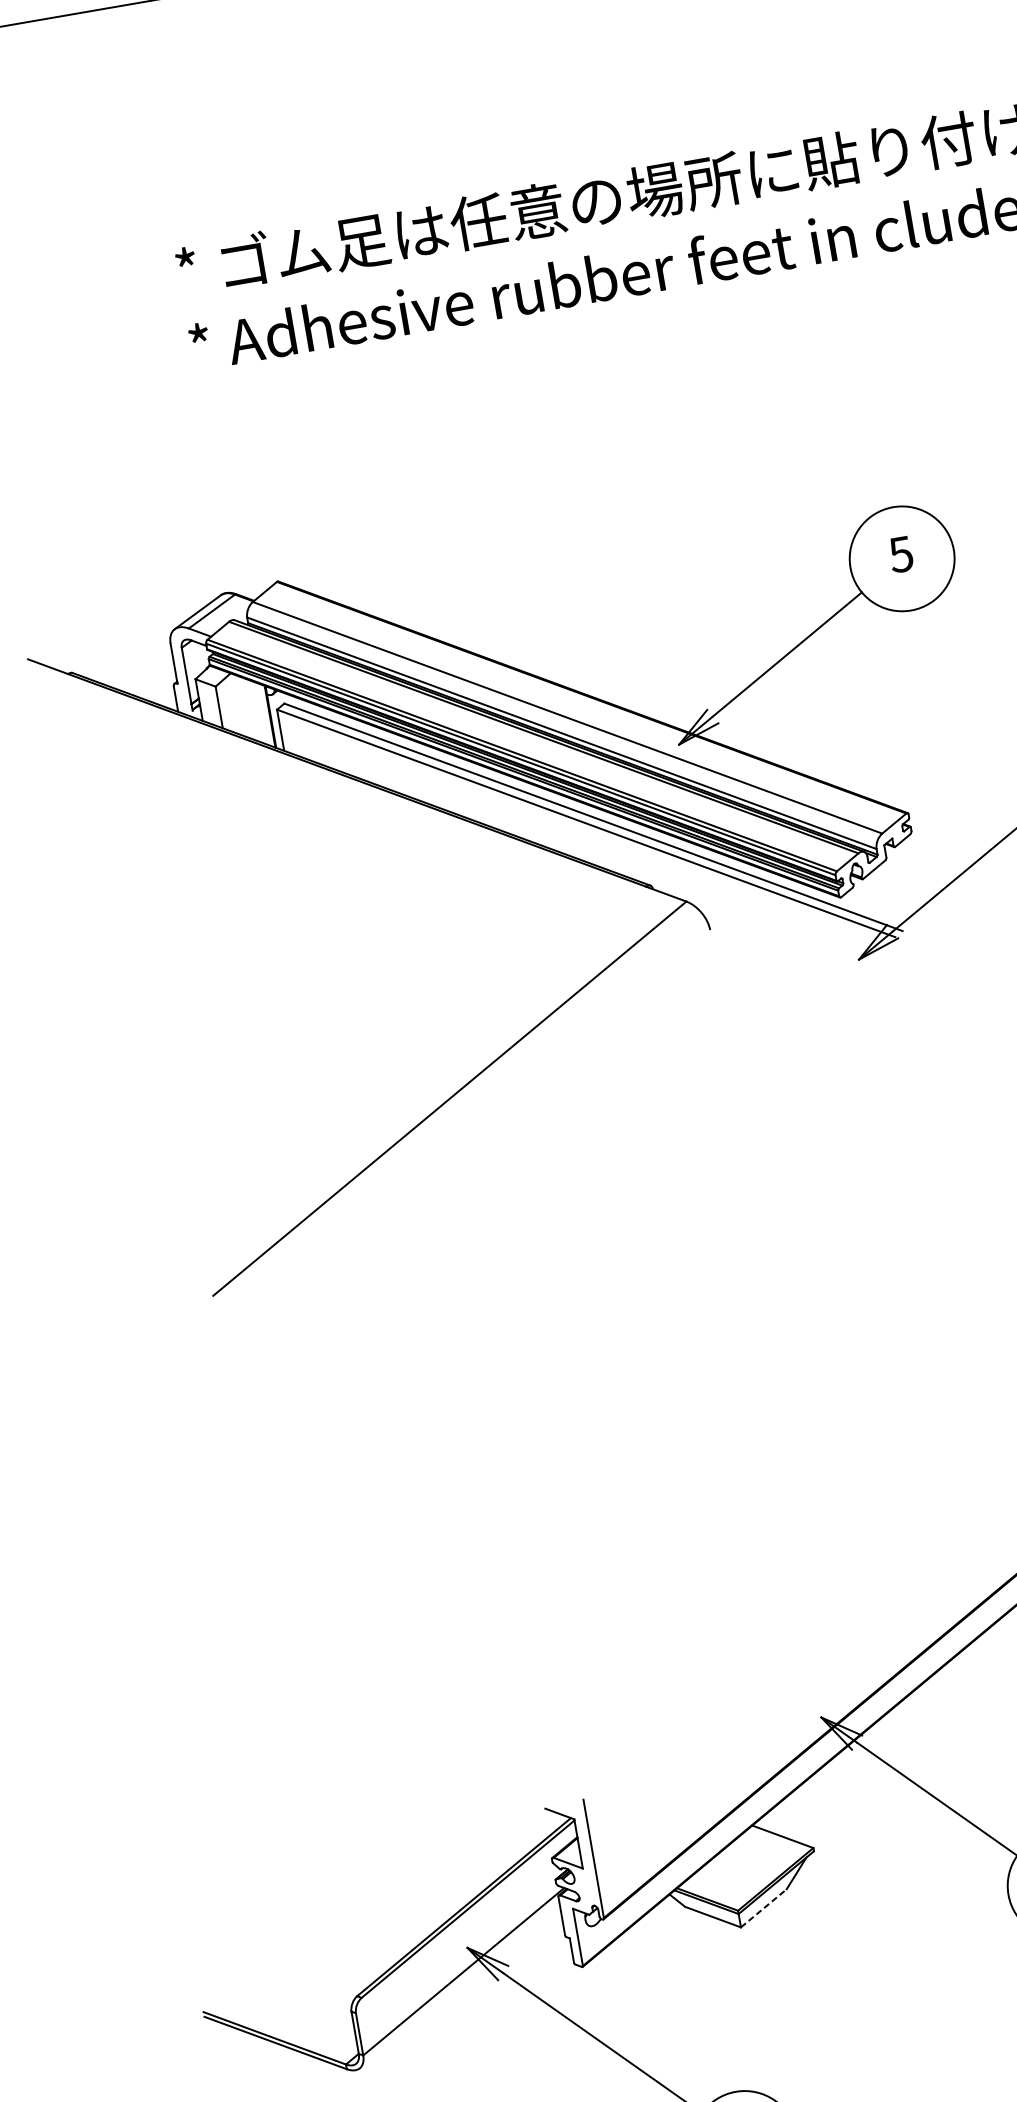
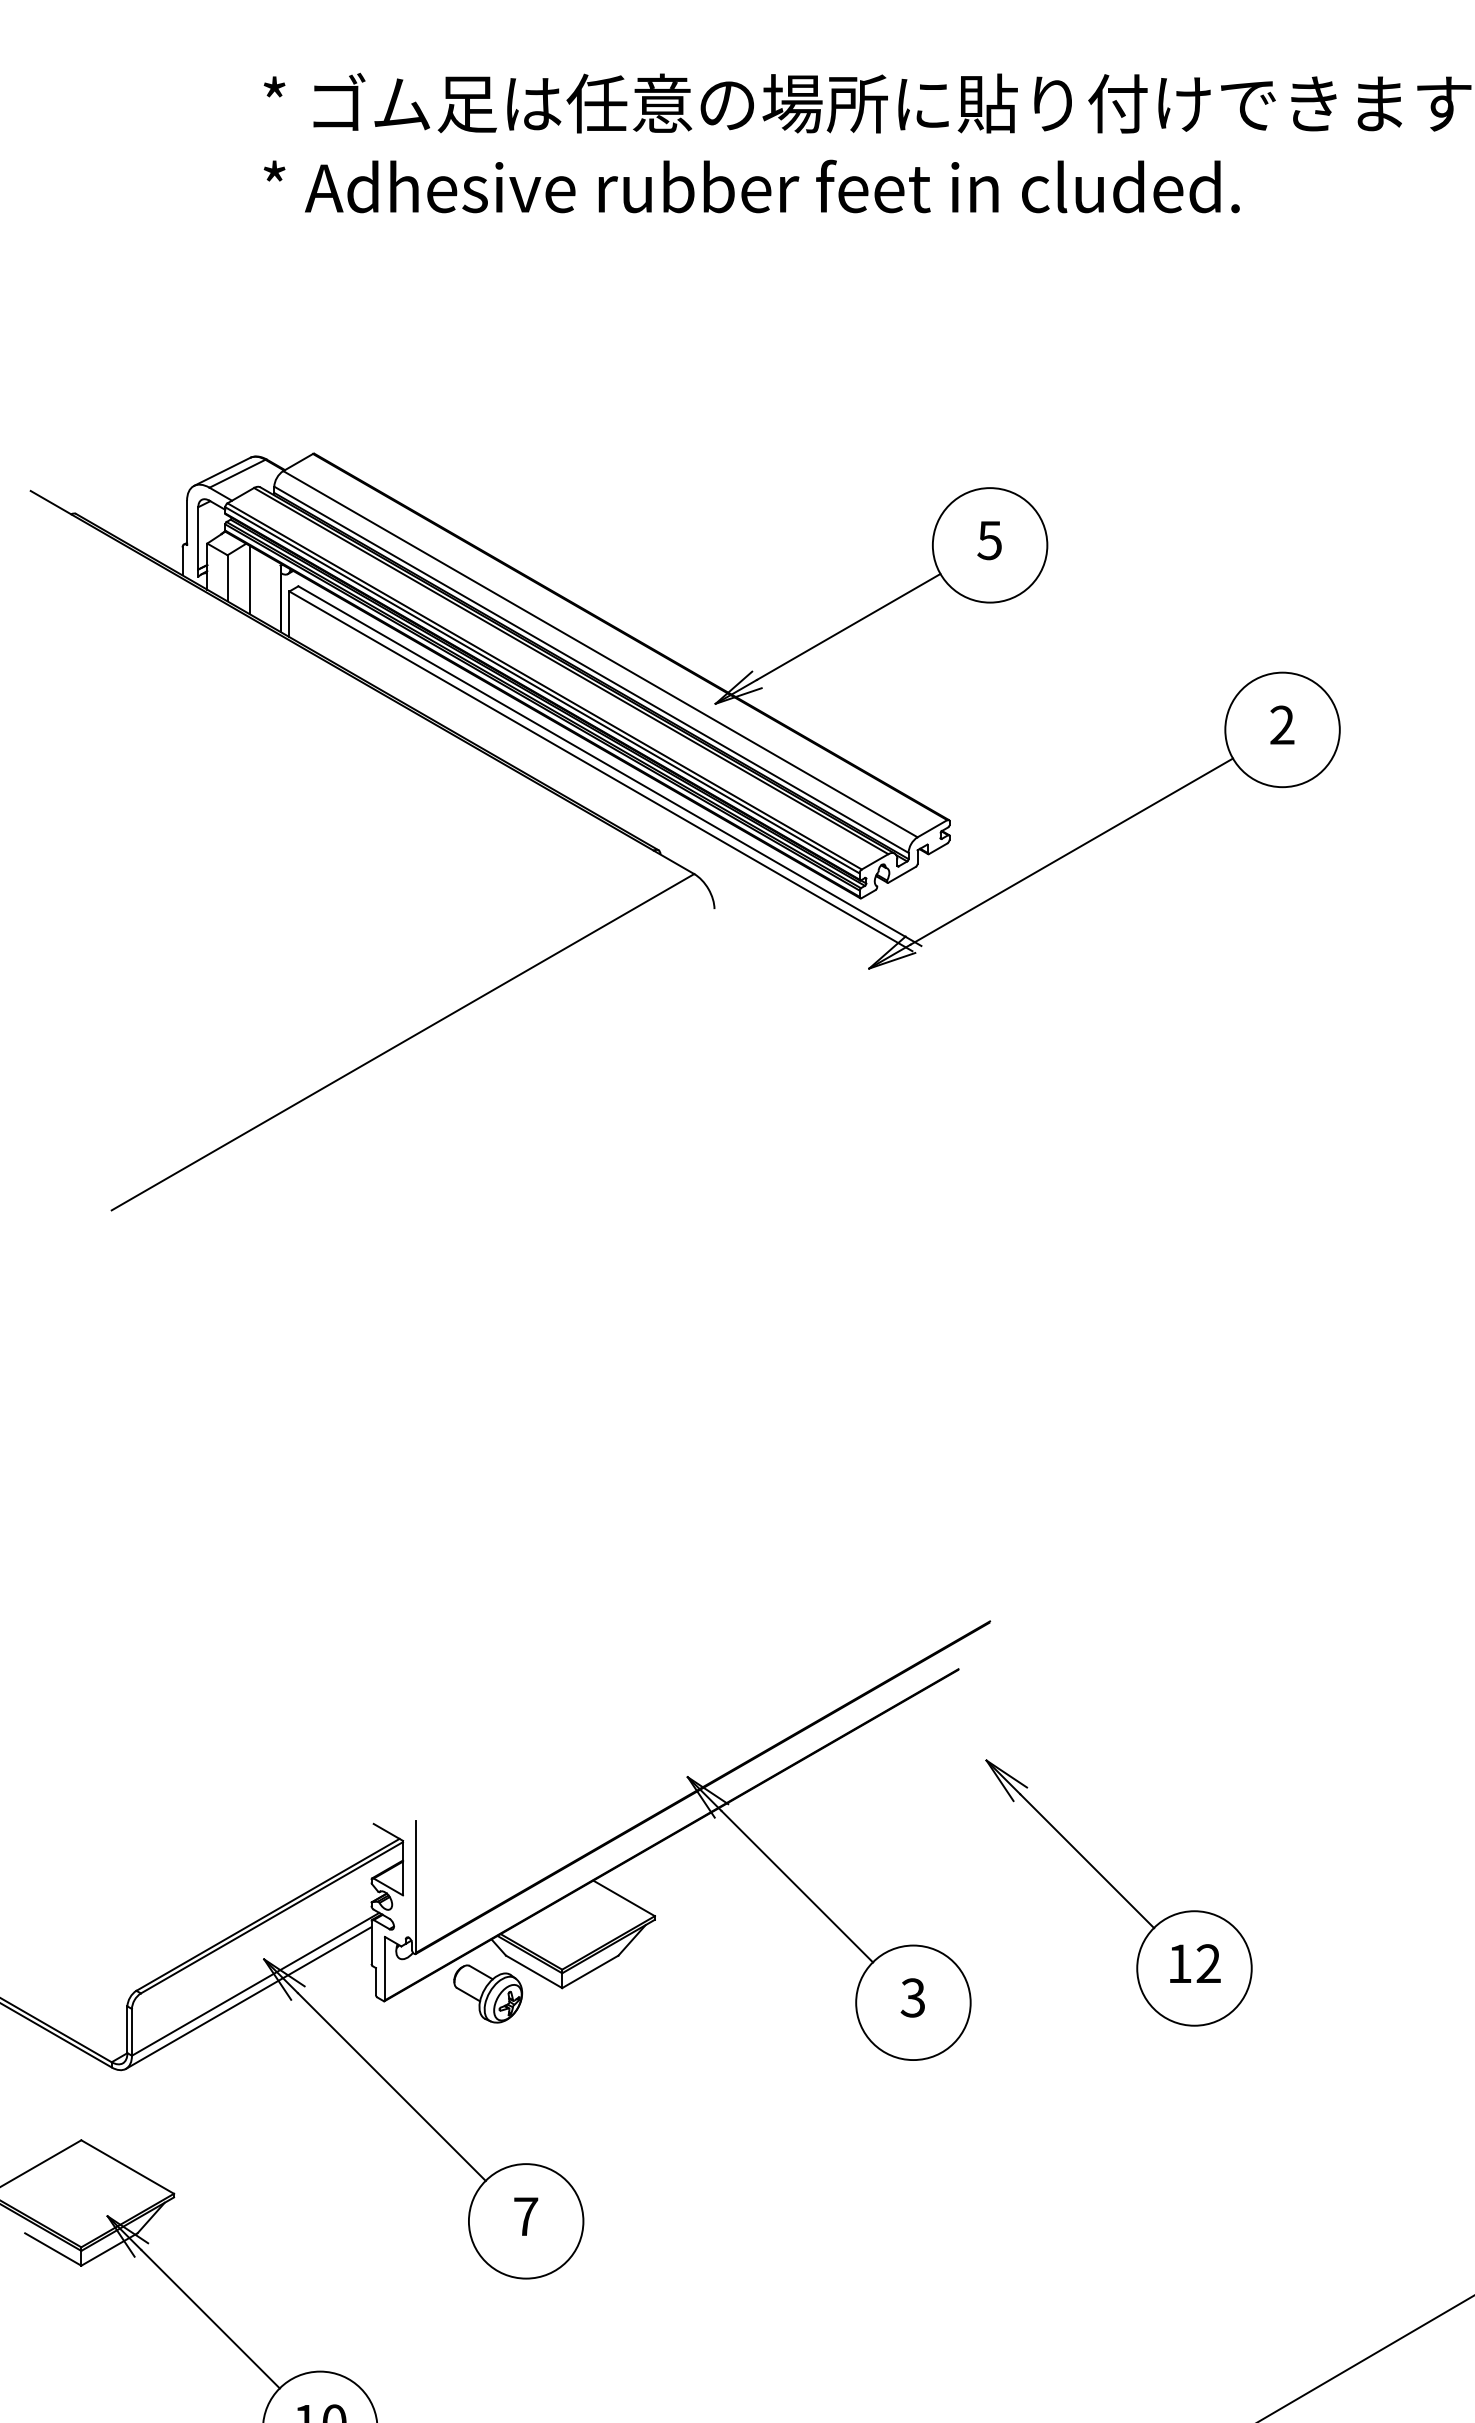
line: (240, 704) -> (250, 579), added
line: (763, 1908) -> (590, 1971), dashed -> solid
part: (675, 1943) -> (488, 1993), added
line: (459, 1984) -> (248, 1997), added

